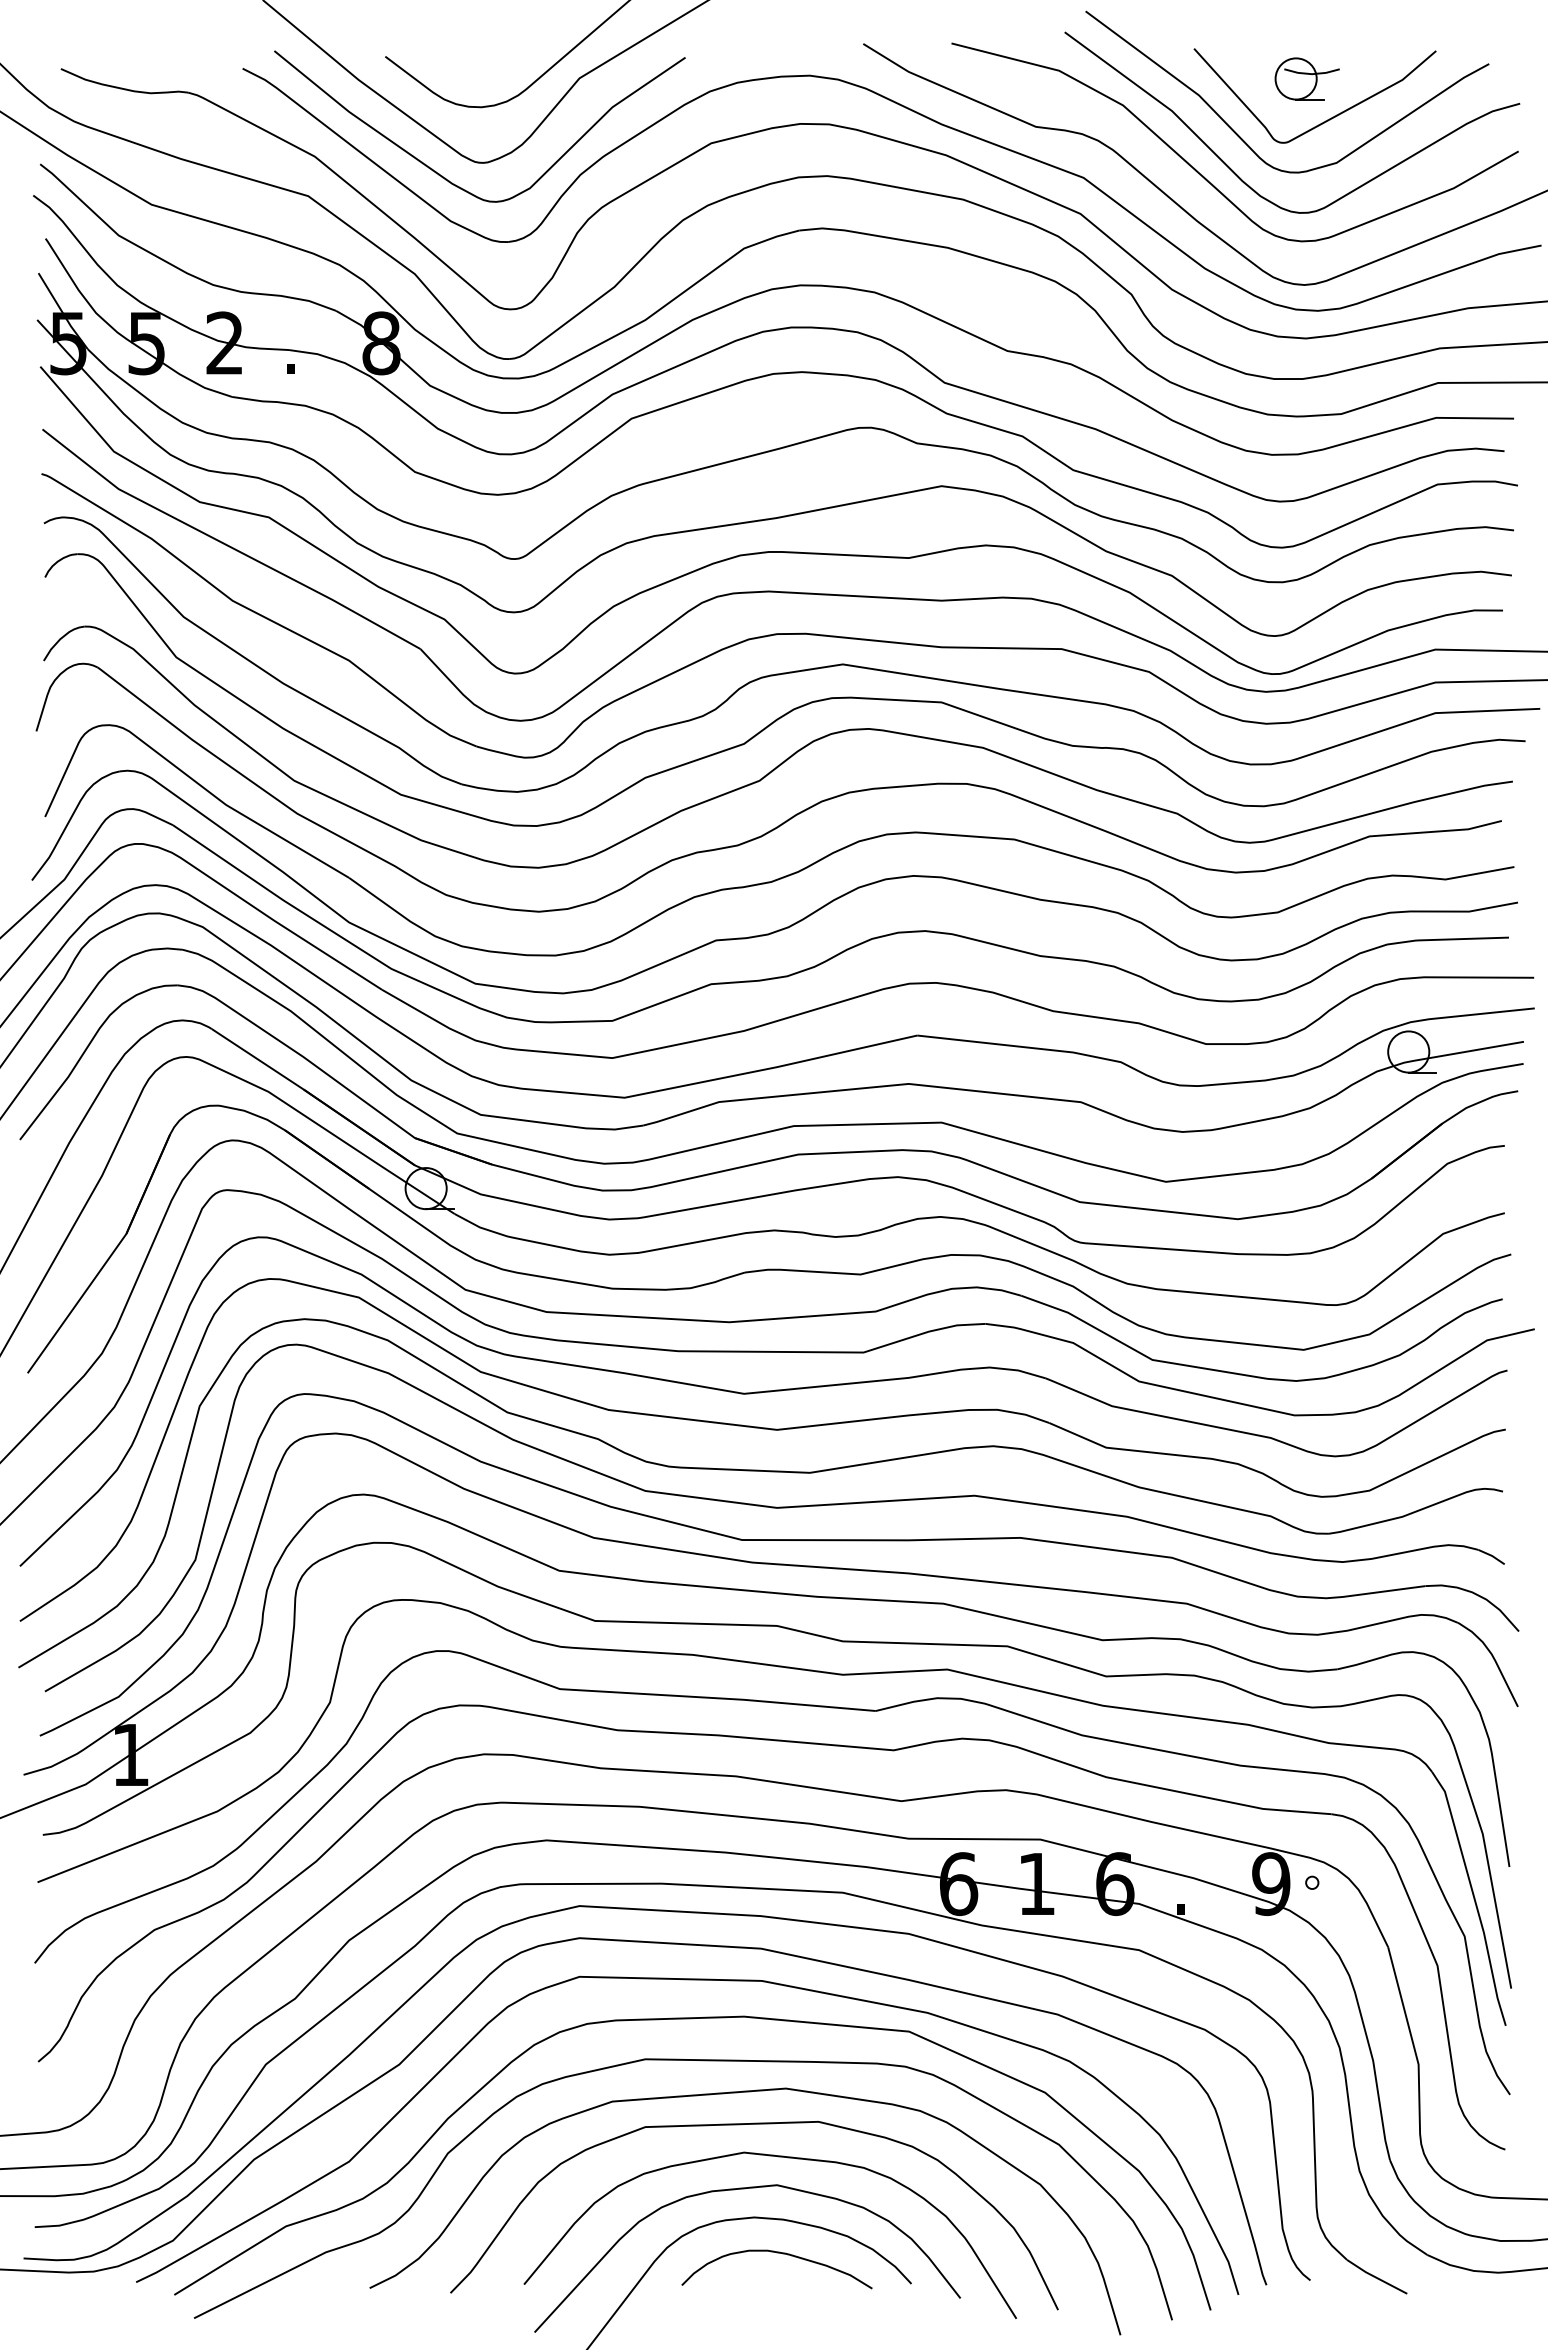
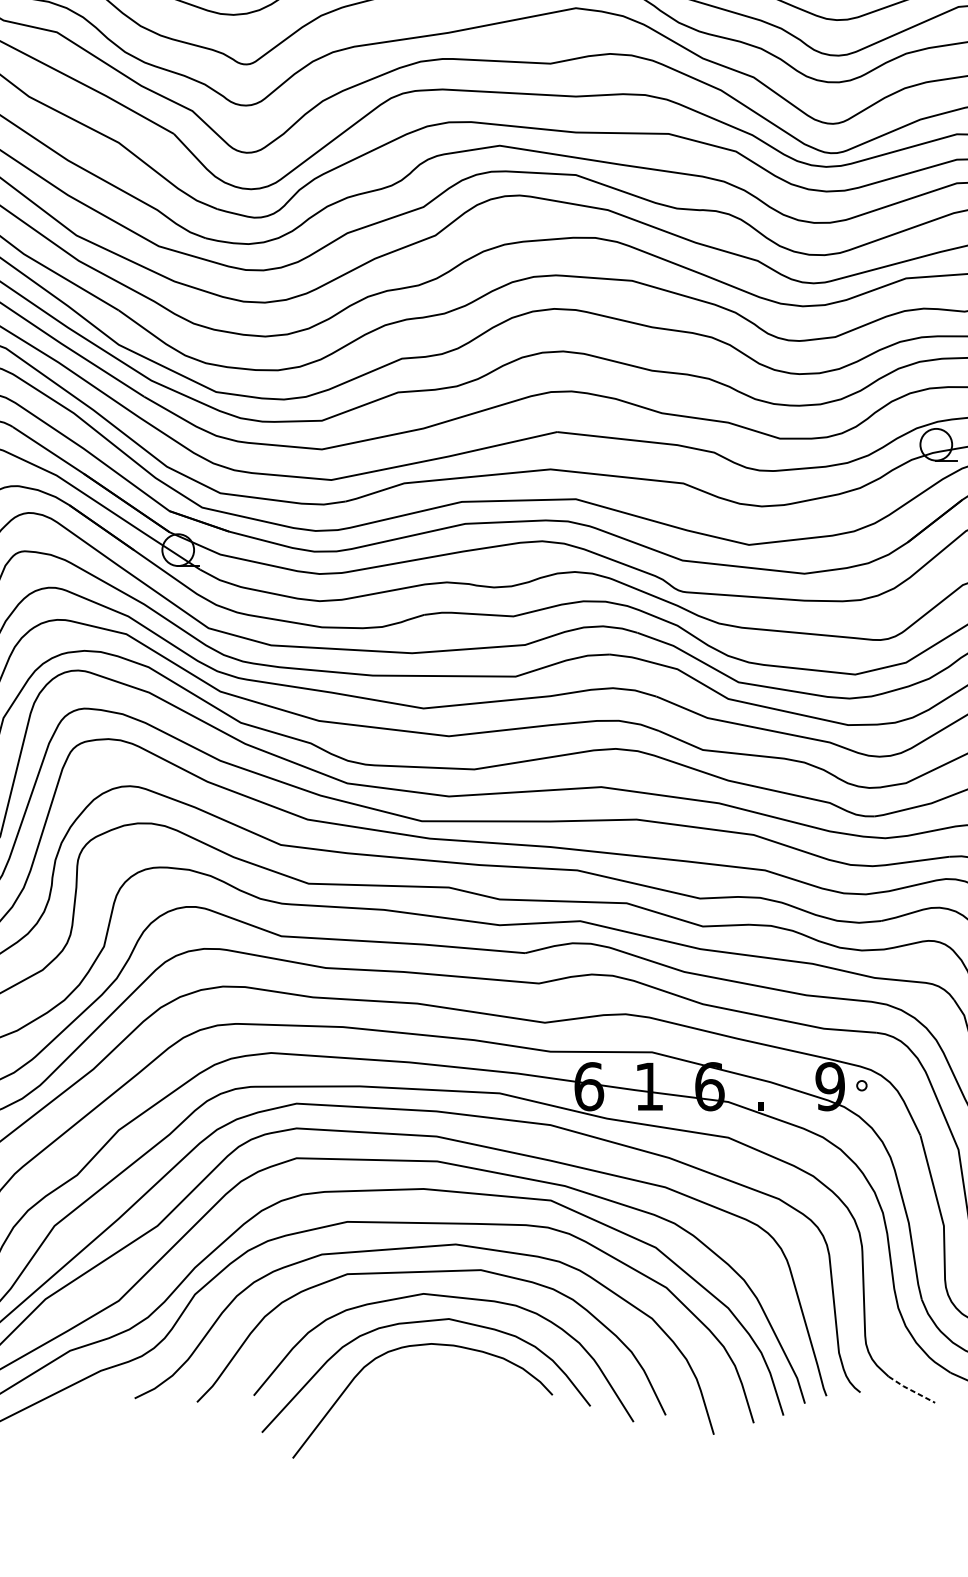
curve: (776, 2253) -> (448, 1371), removed
line: (1376, 2277) -> (911, 1390), solid -> dashed

